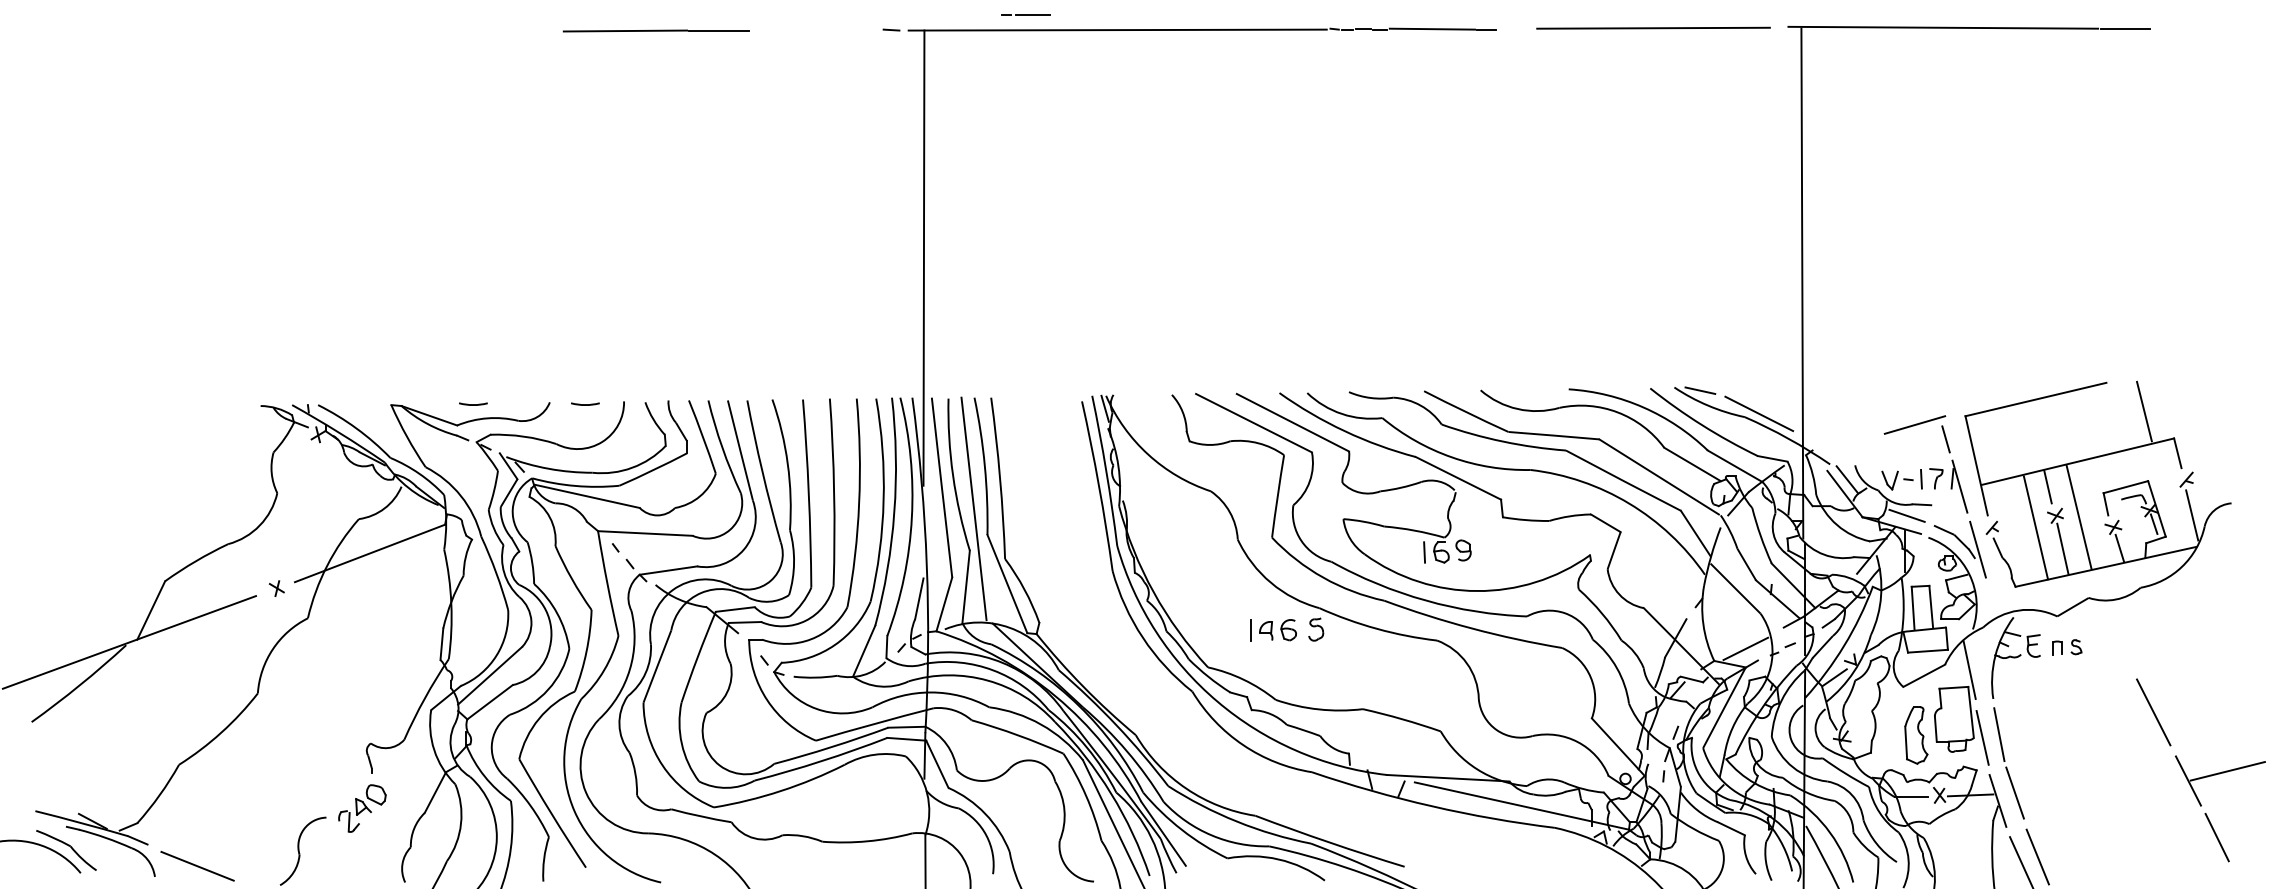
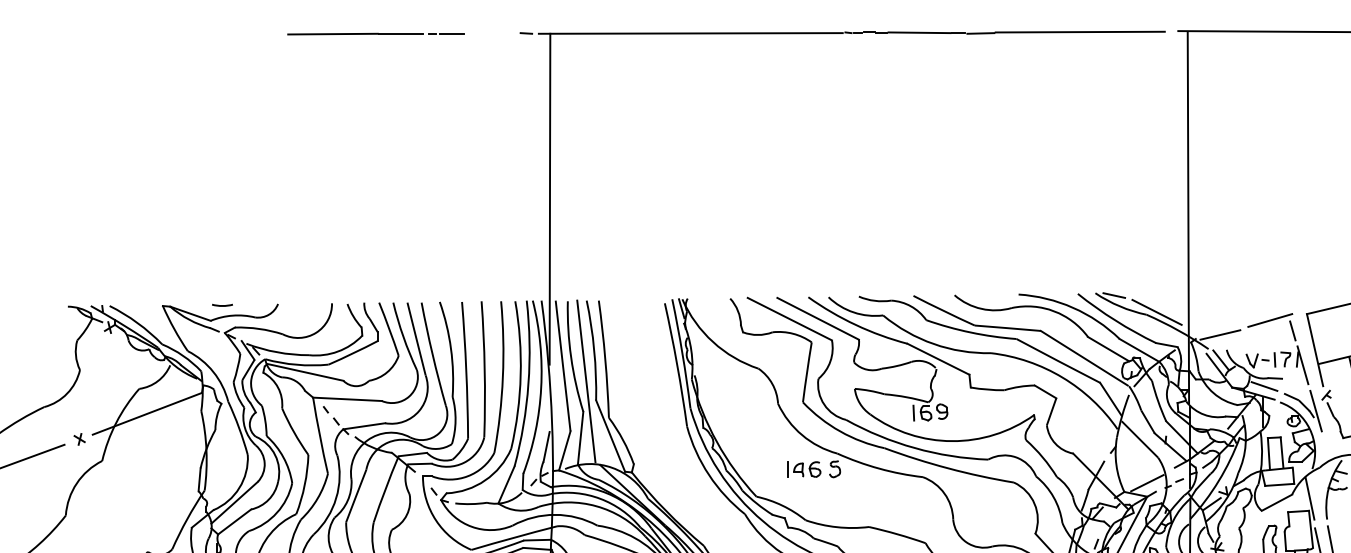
line: (1025, 14) -> (446, 33), moved
line: (1516, 29) -> (980, 33), added
line: (585, 404) -> (303, 305), removed
line: (1846, 444) -> (1220, 334), added

